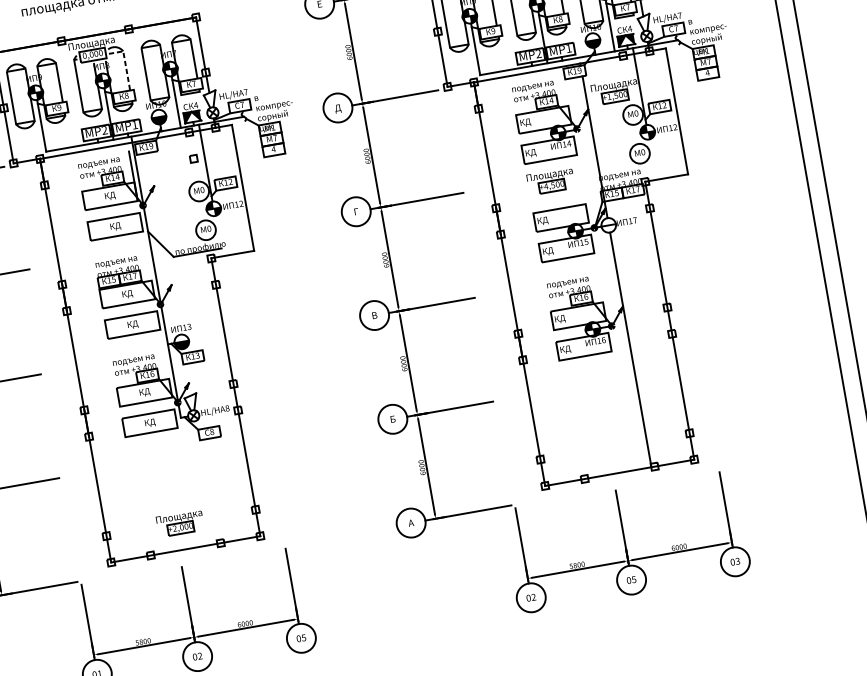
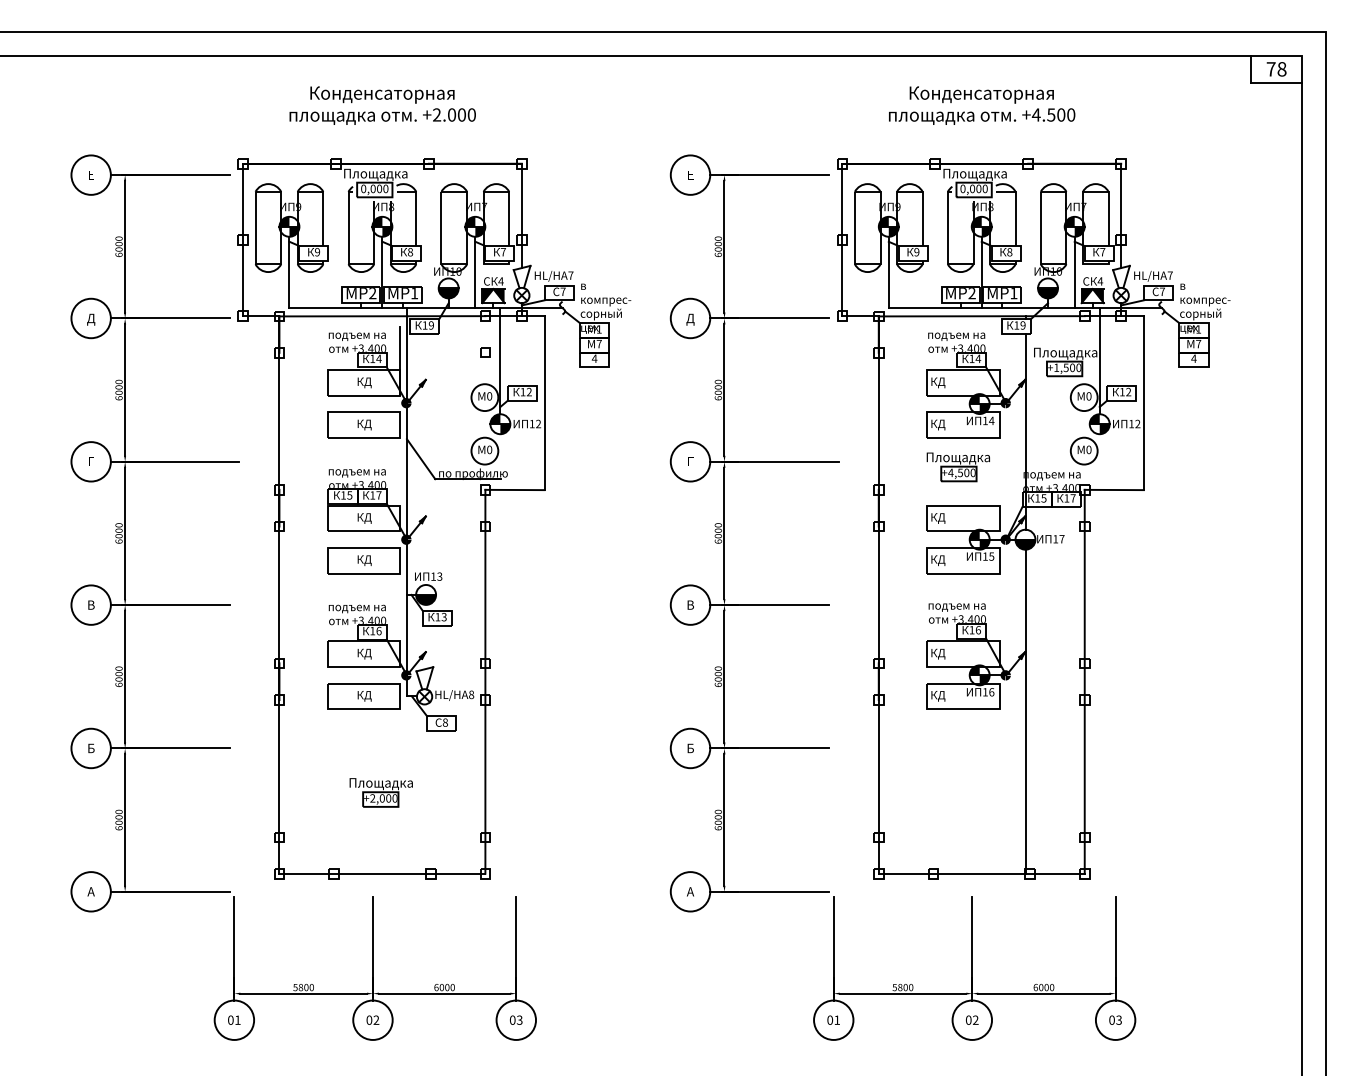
line: (125, 63) -> (416, 208), dashed -> solid
fill: (609, 228) -> (1025, 544), added
part: (179, 523) -> (380, 792), moved
text: (633, 579) -> (975, 1019), 05 -> 02
text: (533, 596) -> (837, 1019), 02 -> 01
text: (303, 637) -> (519, 1019), 05 -> 03

